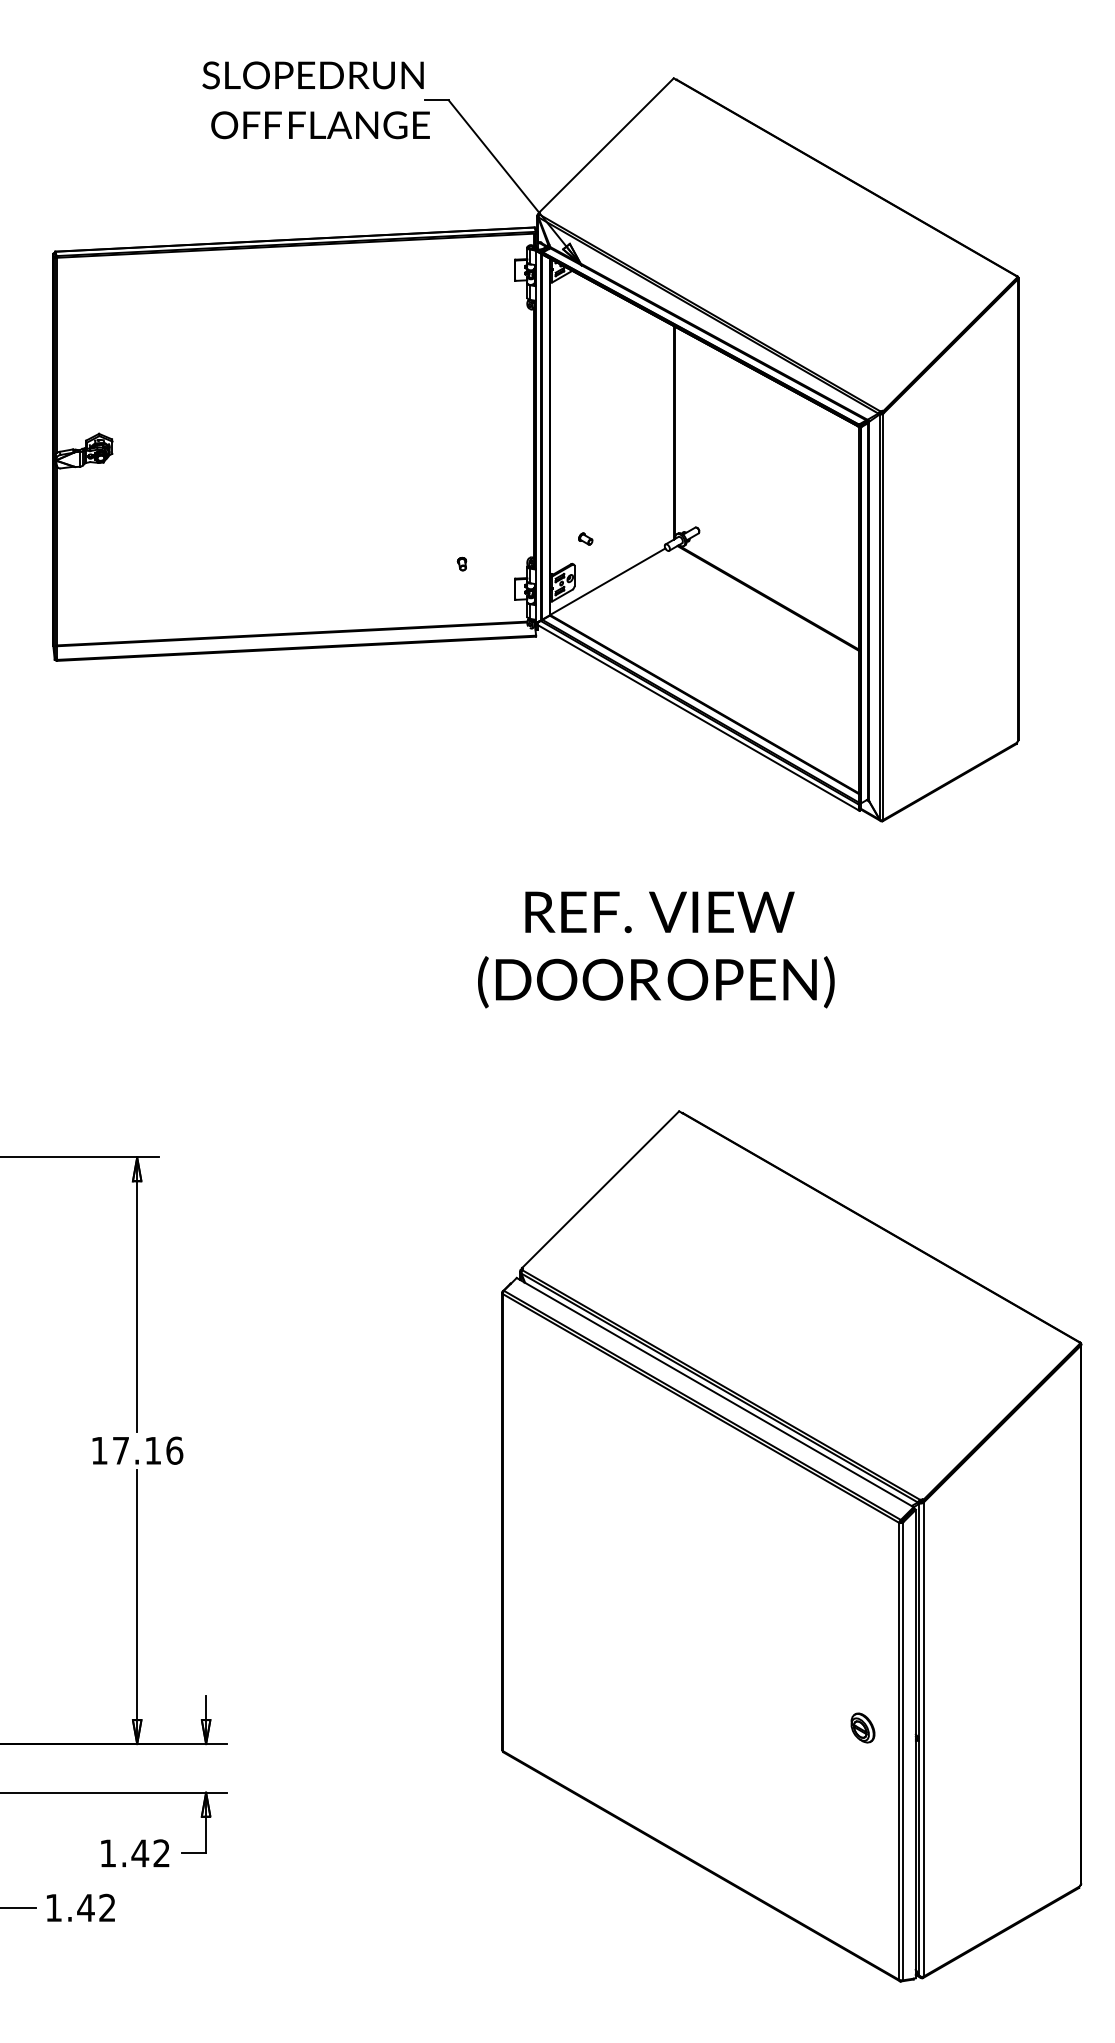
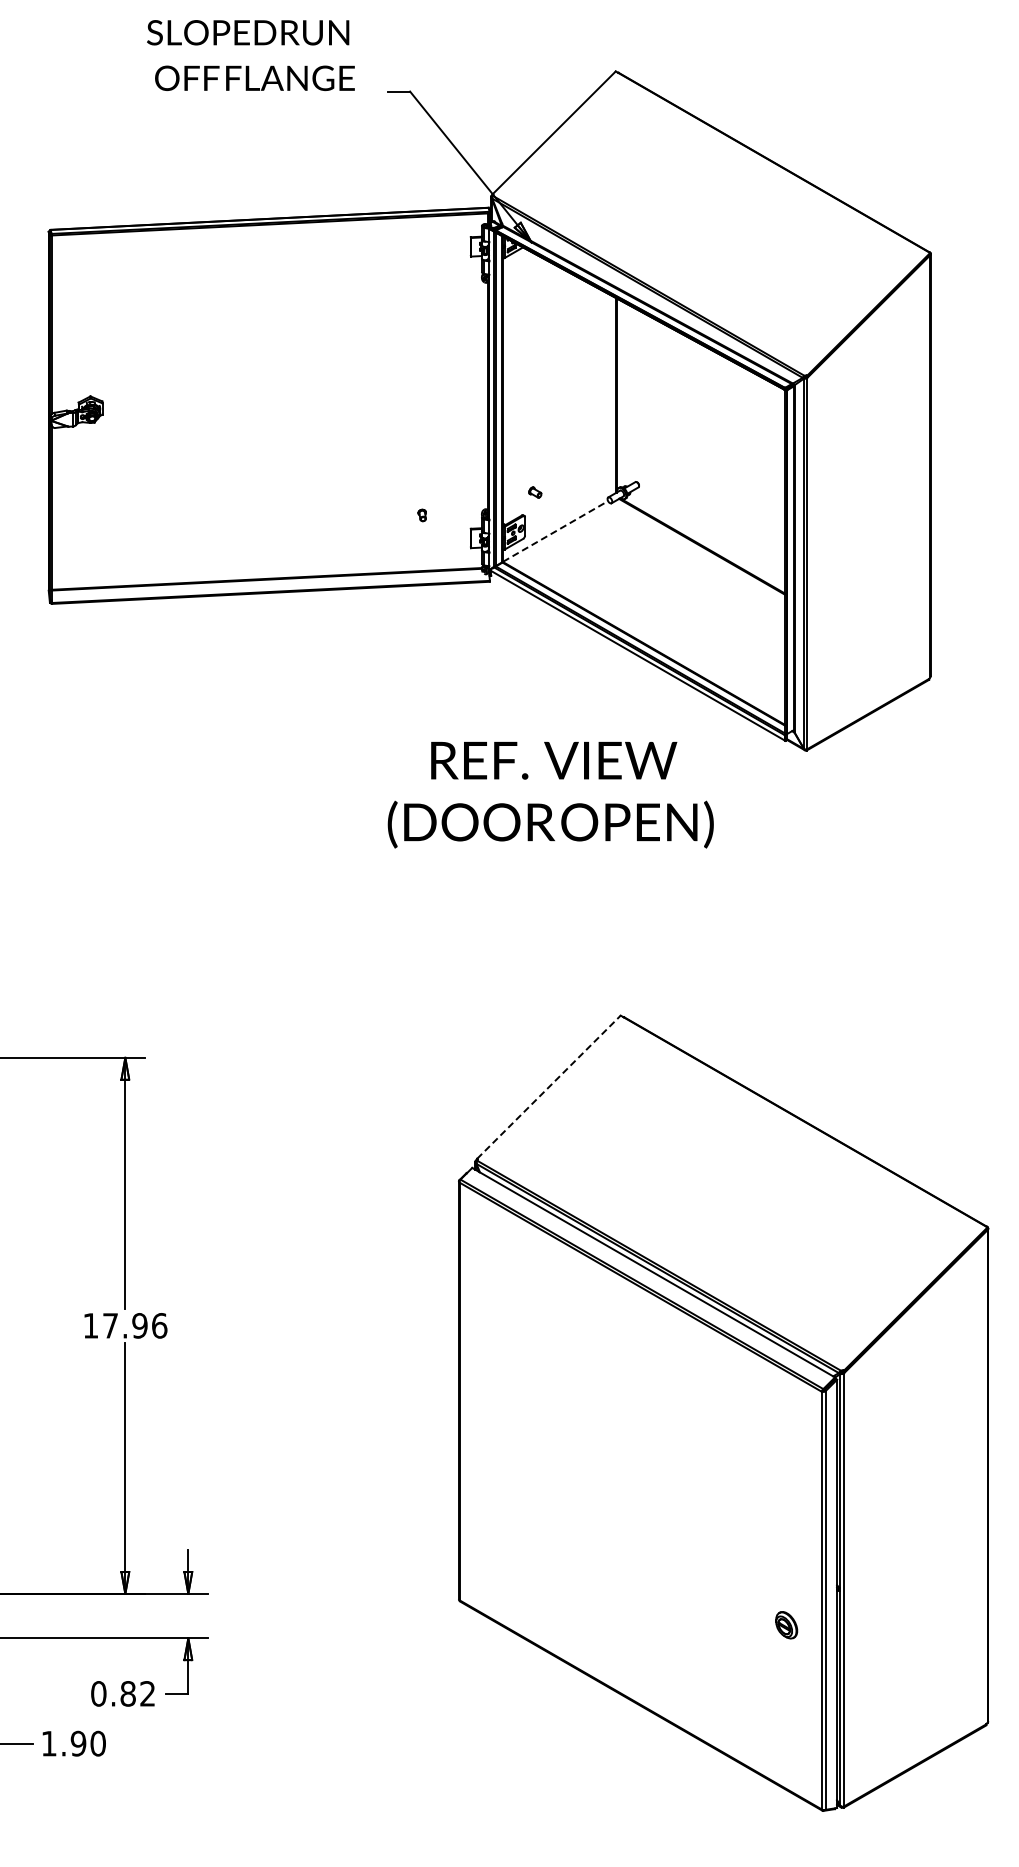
text: (315, 100) -> (250, 55), moved
line: (607, 581) -> (555, 531), solid -> dashed
text: (655, 950) -> (550, 795), moved
line: (601, 1188) -> (549, 1086), solid -> dashed
text: (152, 1450) -> (139, 1325), 17.16 -> 17.96
part: (862, 1728) -> (786, 1625), moved
text: (124, 1853) -> (113, 1693), 1.42 -> 0.82
text: (95, 1907) -> (87, 1743), 1.42 -> 1.90

